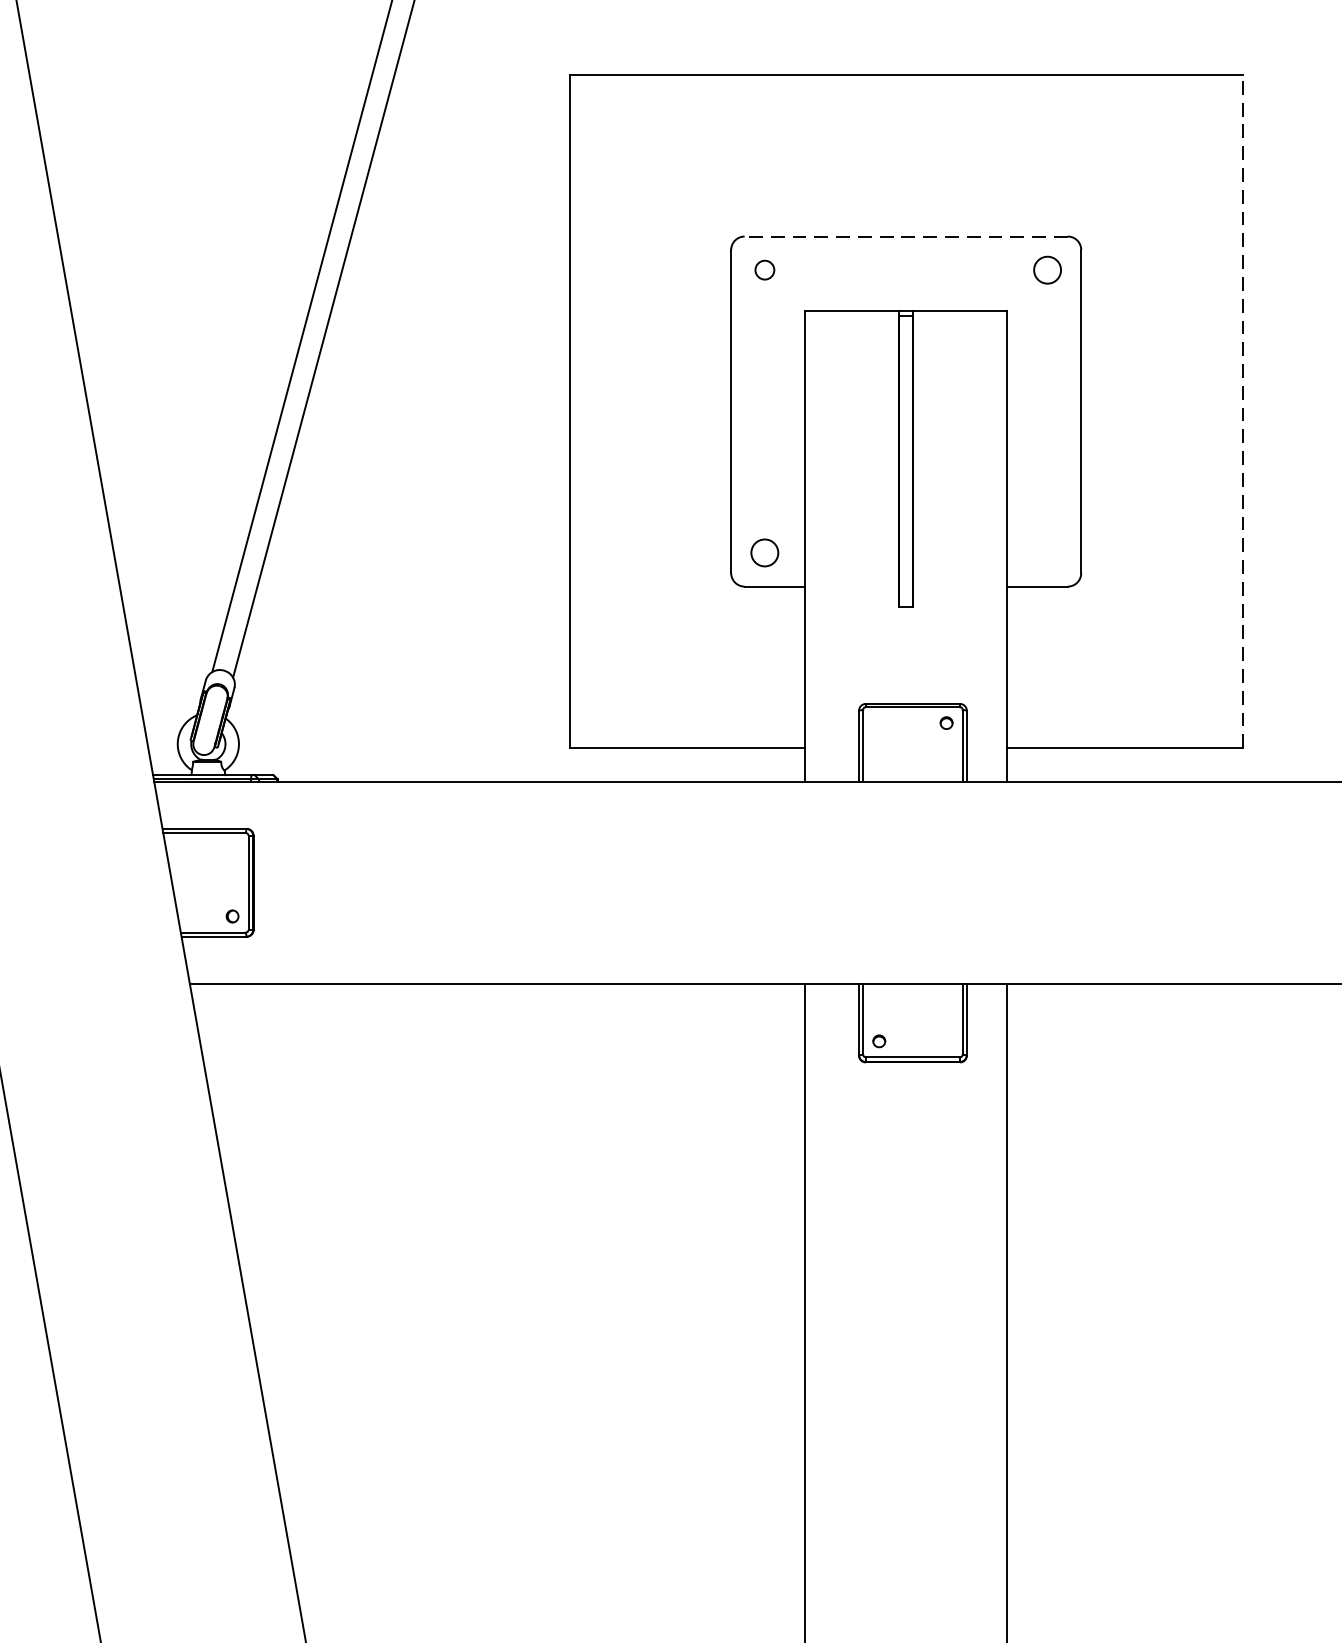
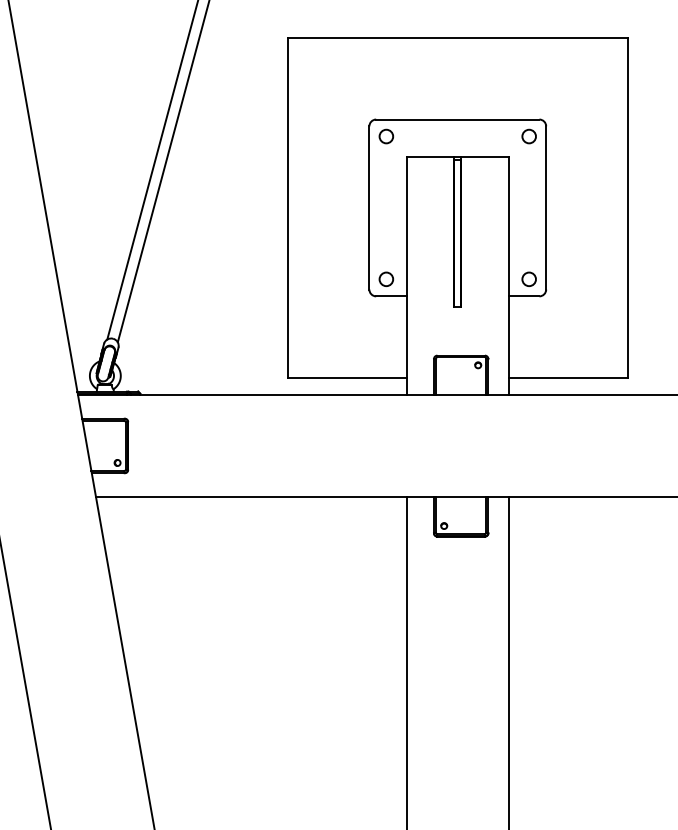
line: (905, 236) -> (457, 119), dashed -> solid
circle: (765, 270) -> (386, 136), size x1.43
line: (1242, 410) -> (627, 207), dashed -> solid
circle: (1046, 551) -> (528, 278), added

